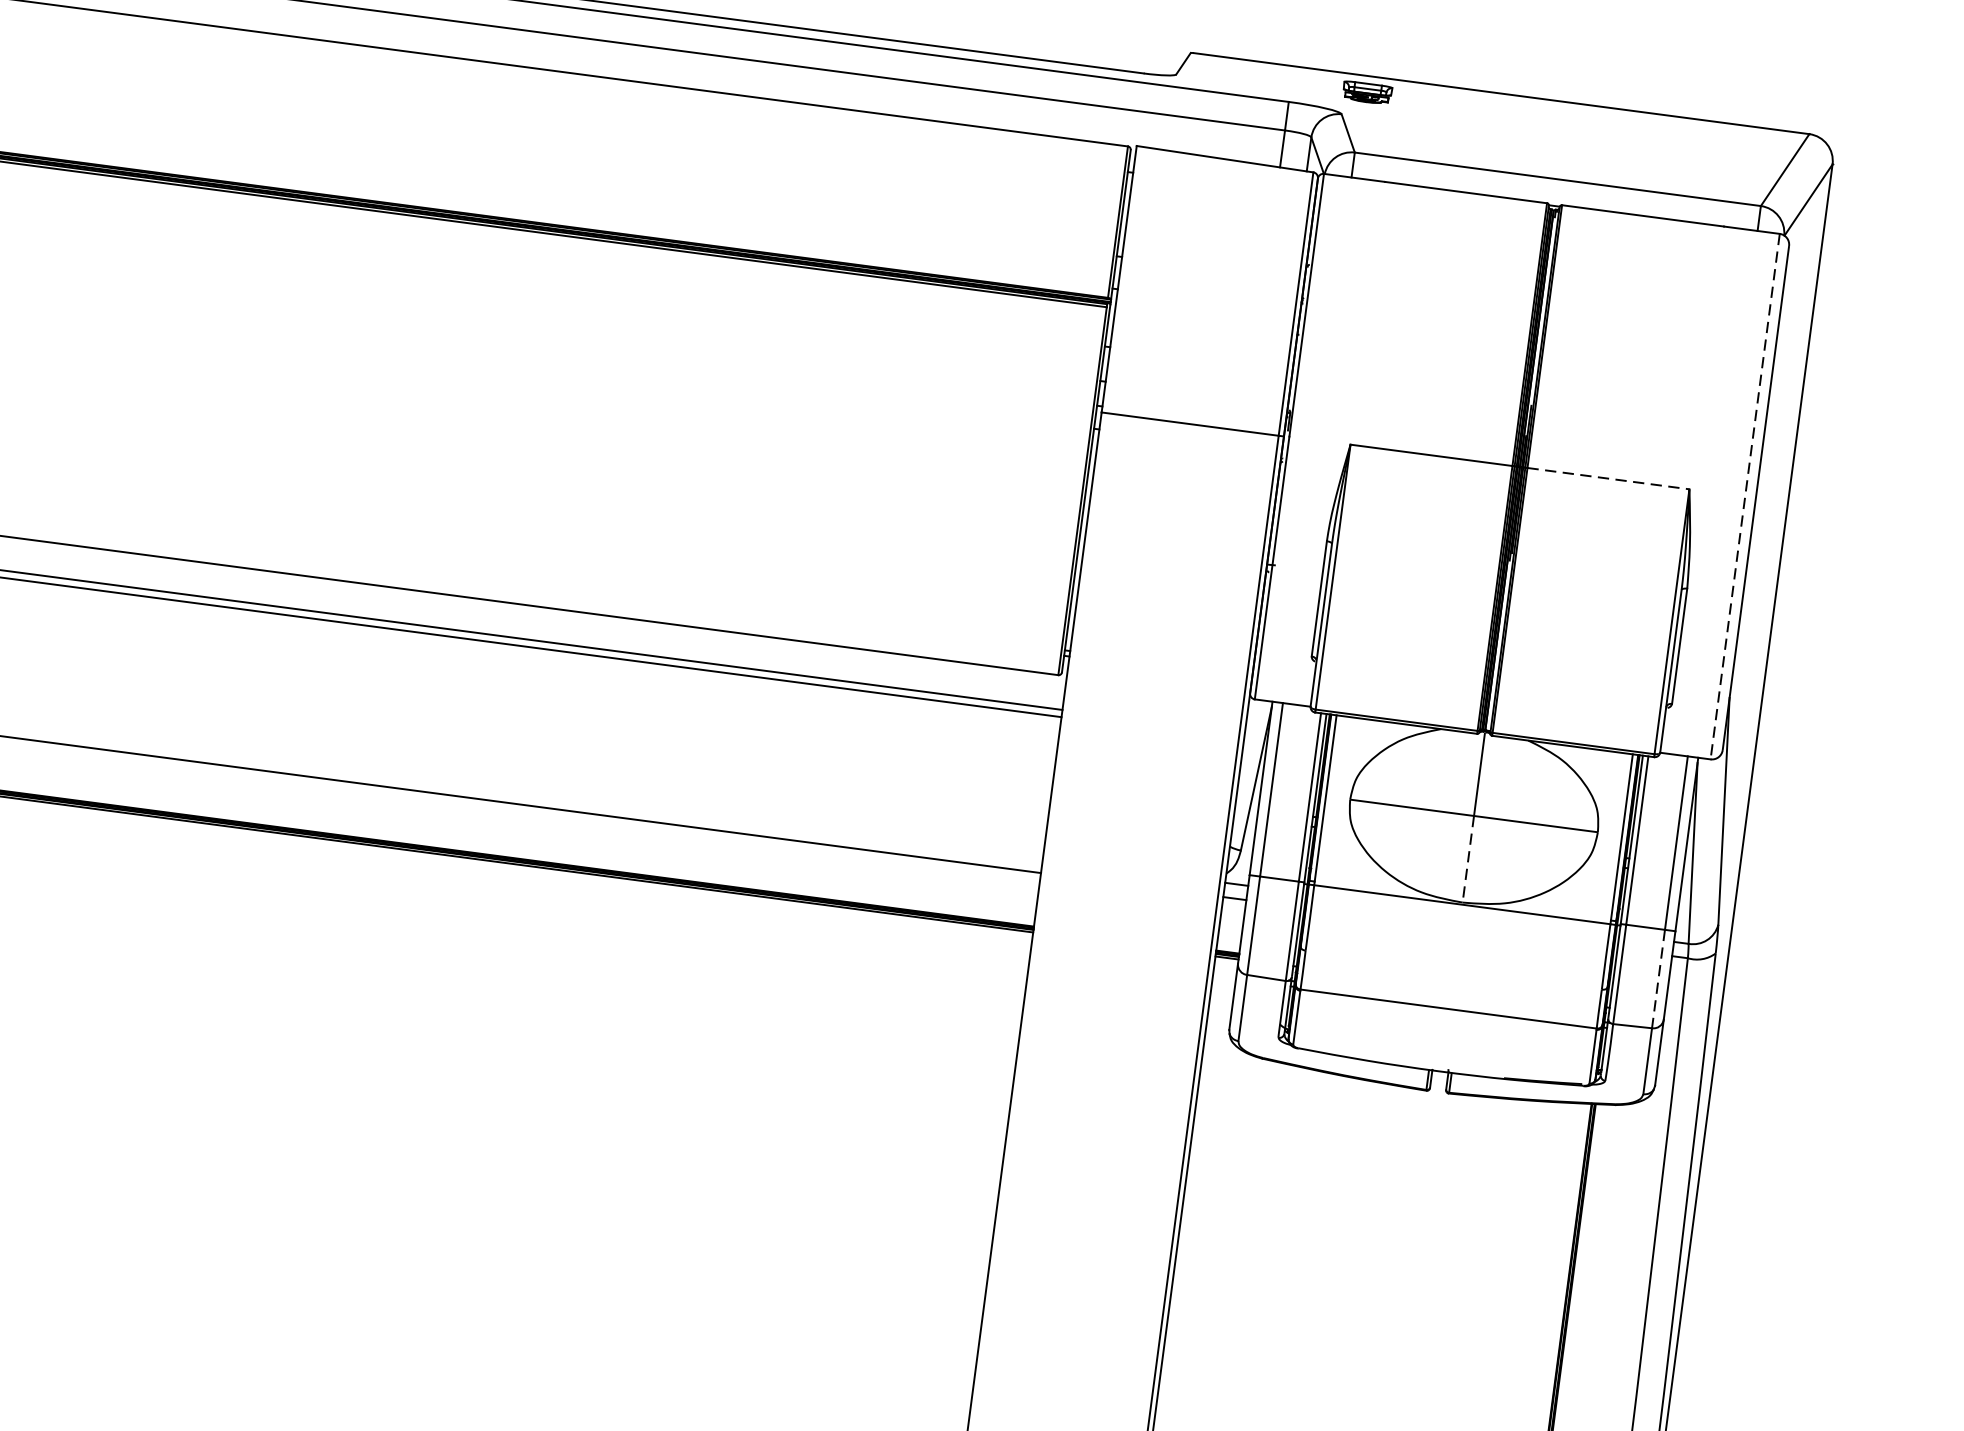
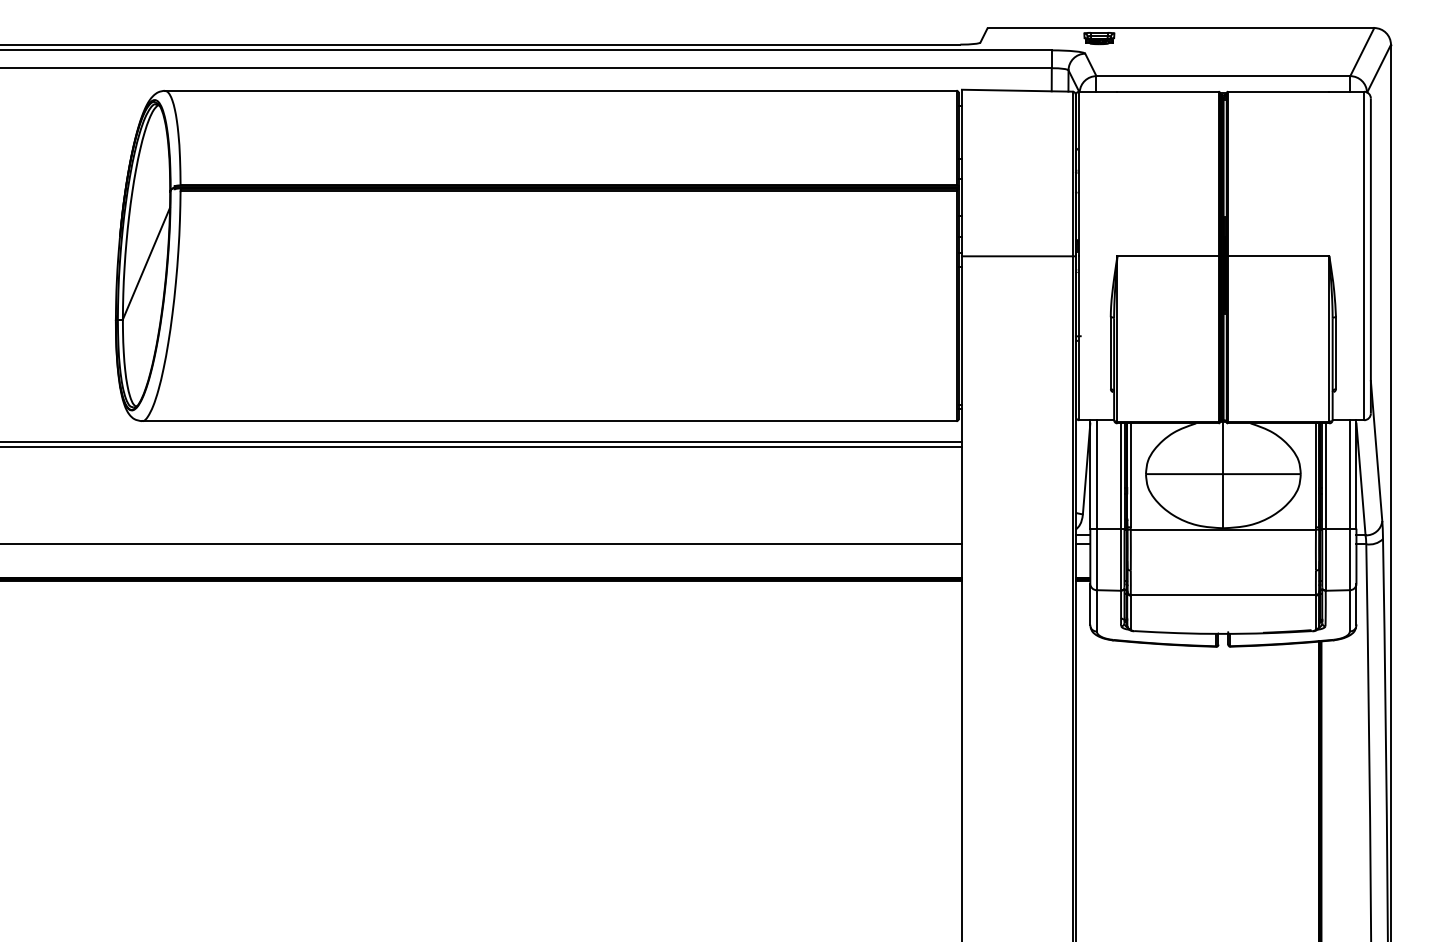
line: (1608, 477) -> (1278, 255), dashed -> solid
line: (1745, 497) -> (1364, 256), dashed -> solid
line: (1468, 859) -> (1223, 501), dashed -> solid
line: (1657, 979) -> (1349, 559), dashed -> solid

